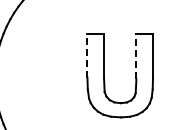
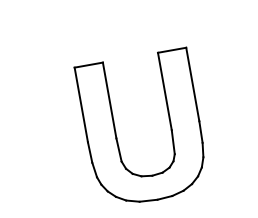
line: (87, 55) -> (81, 104), dashed -> solid
line: (136, 56) -> (165, 91), dashed -> solid

